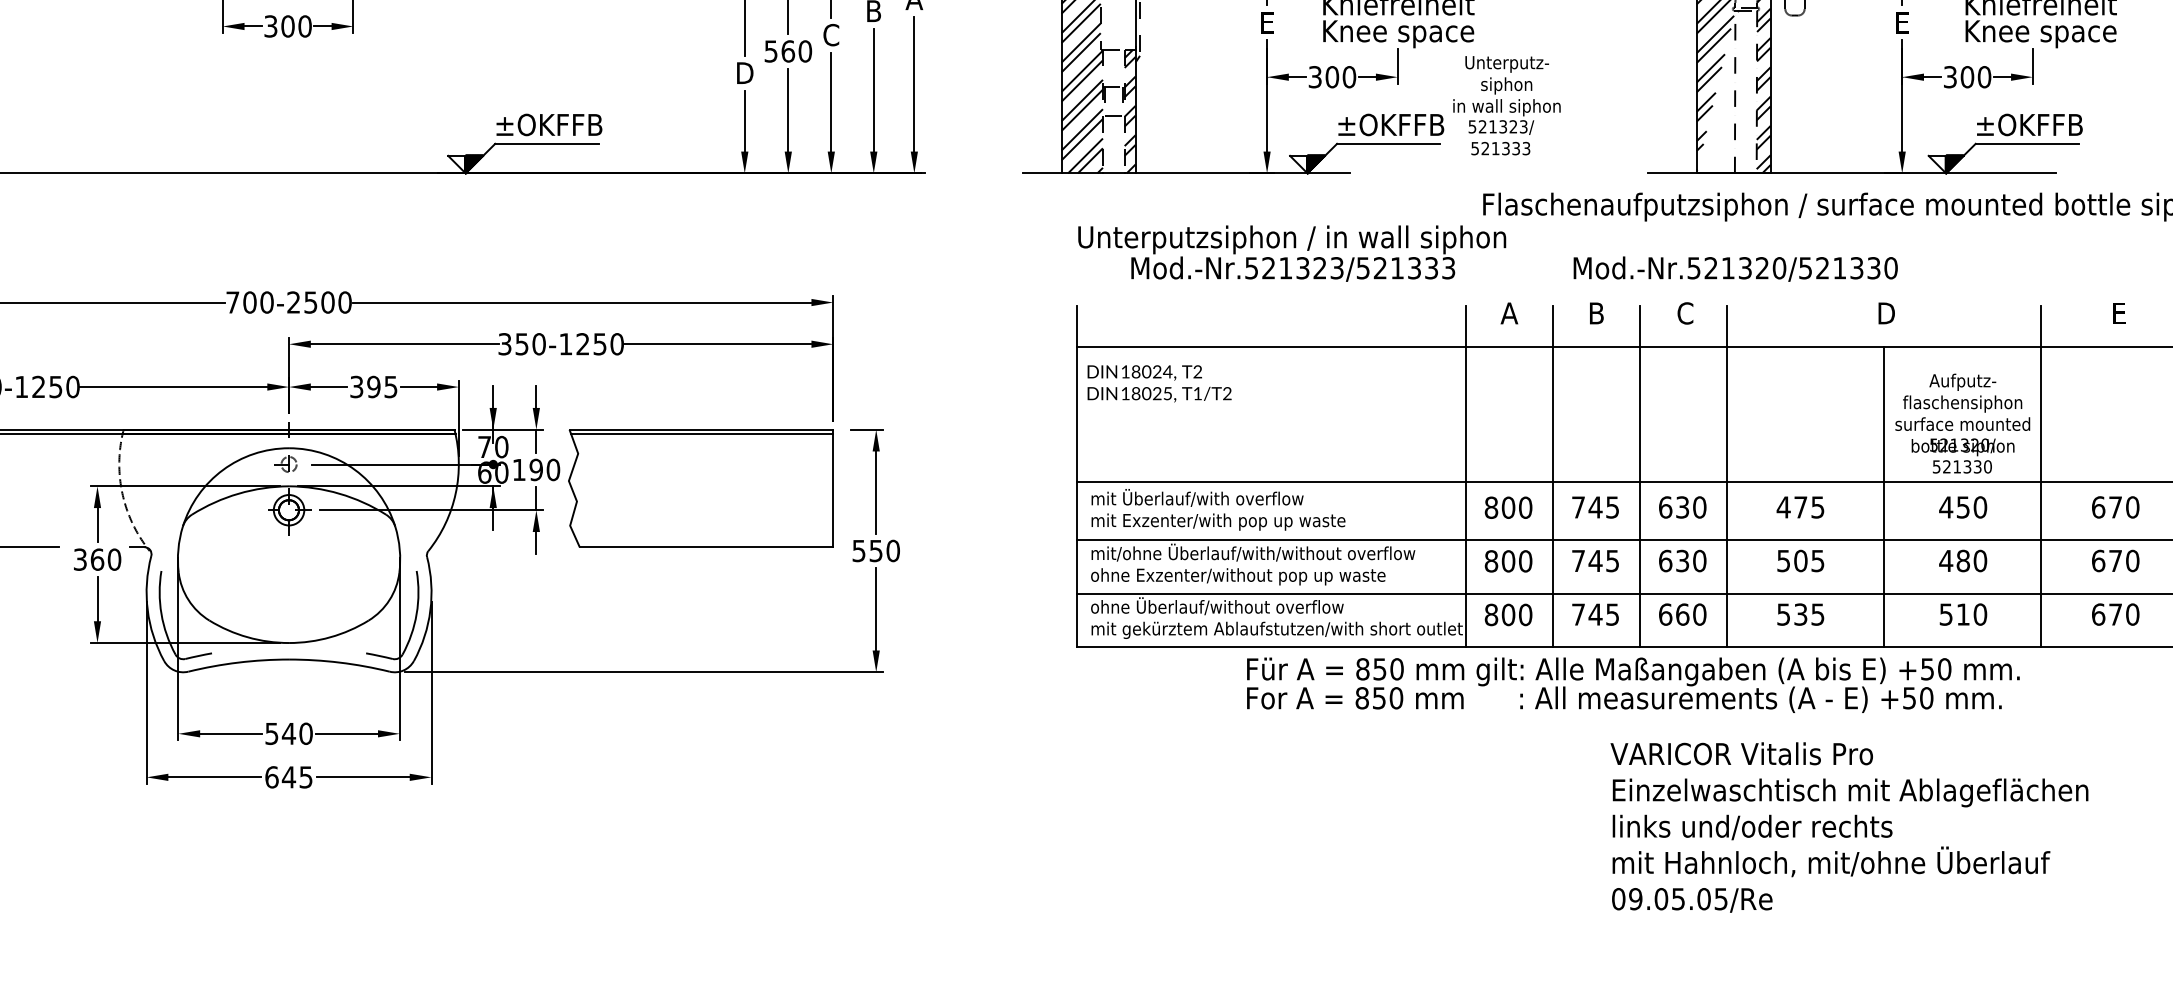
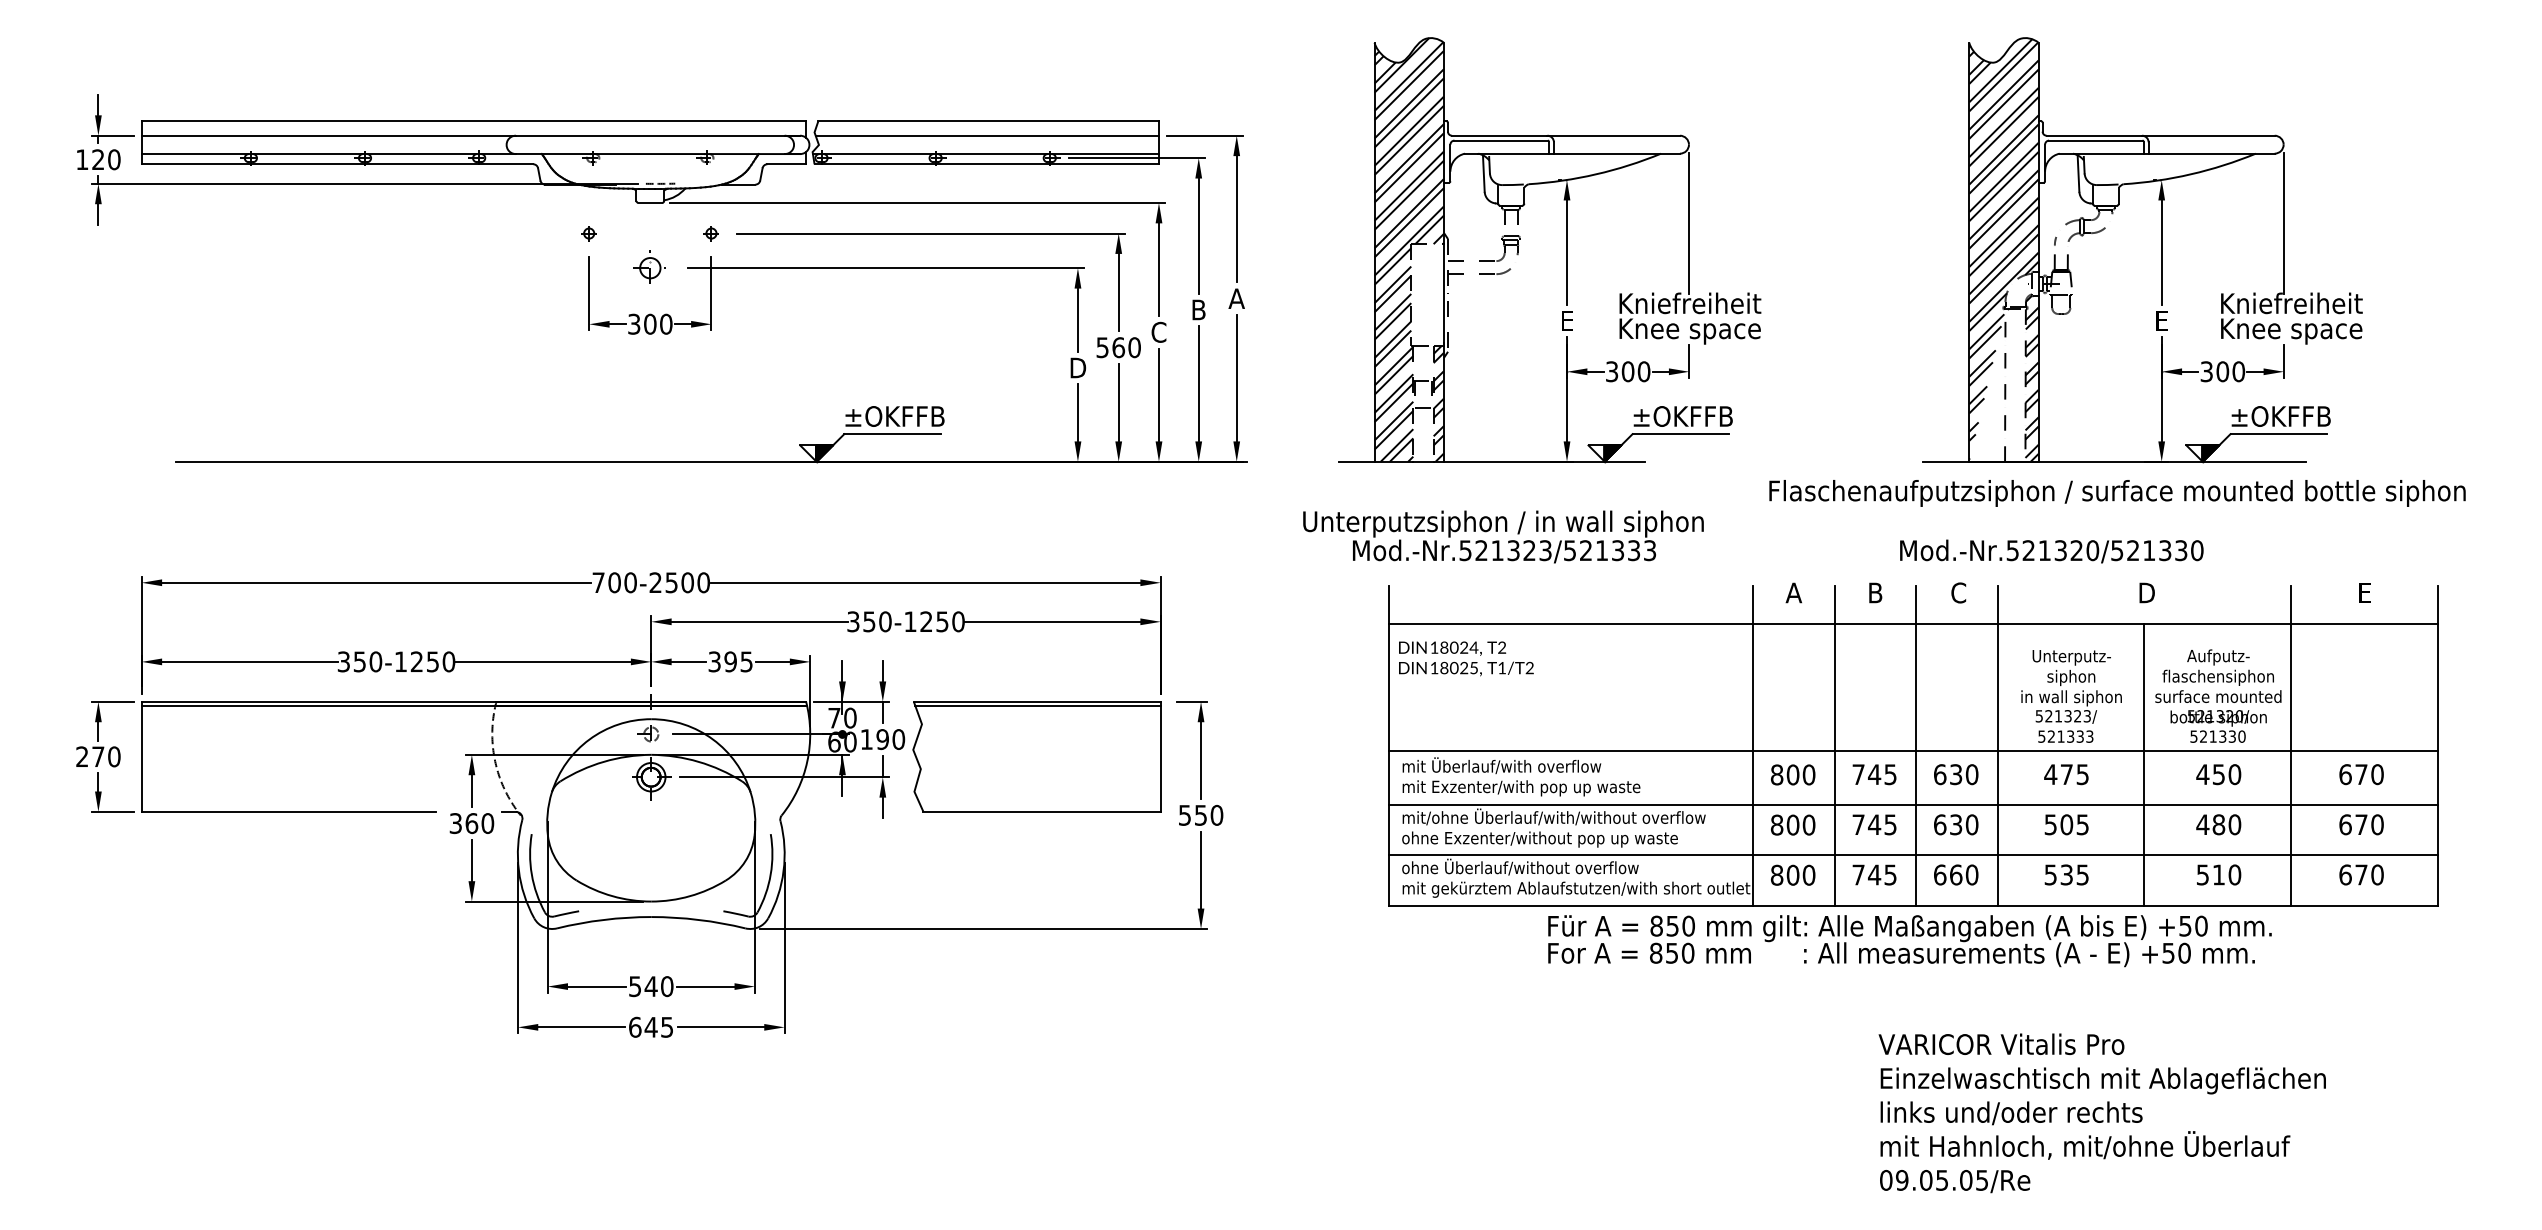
text: (1506, 105) -> (2071, 696), moved
text: (1292, 253) -> (1503, 536), moved
text: (1735, 269) -> (2051, 551), moved
text: (1848, 827) -> (2101, 1113), moved

